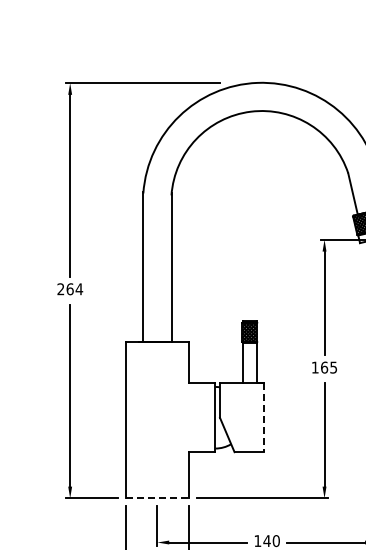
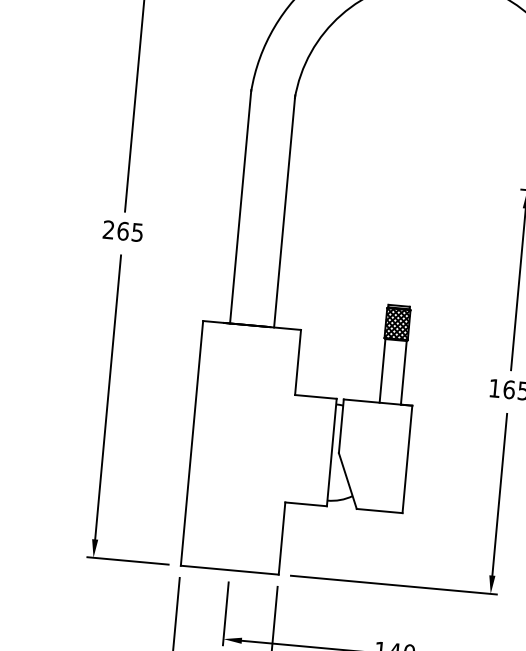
text: (79, 289) -> (137, 232), 264 -> 265
line: (263, 418) -> (406, 460), dashed -> solid
line: (157, 498) -> (229, 570), dashed -> solid

